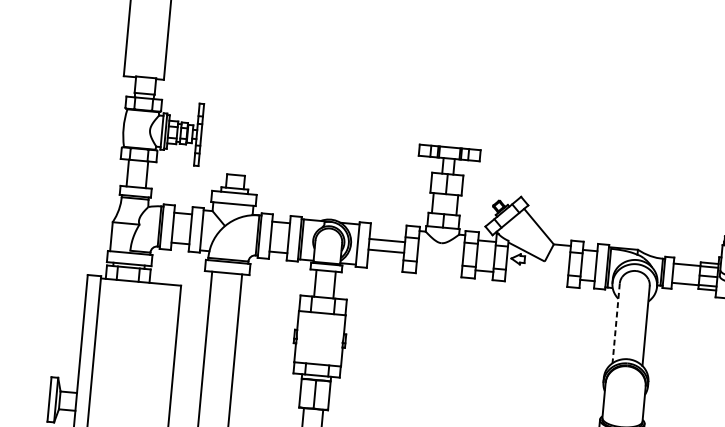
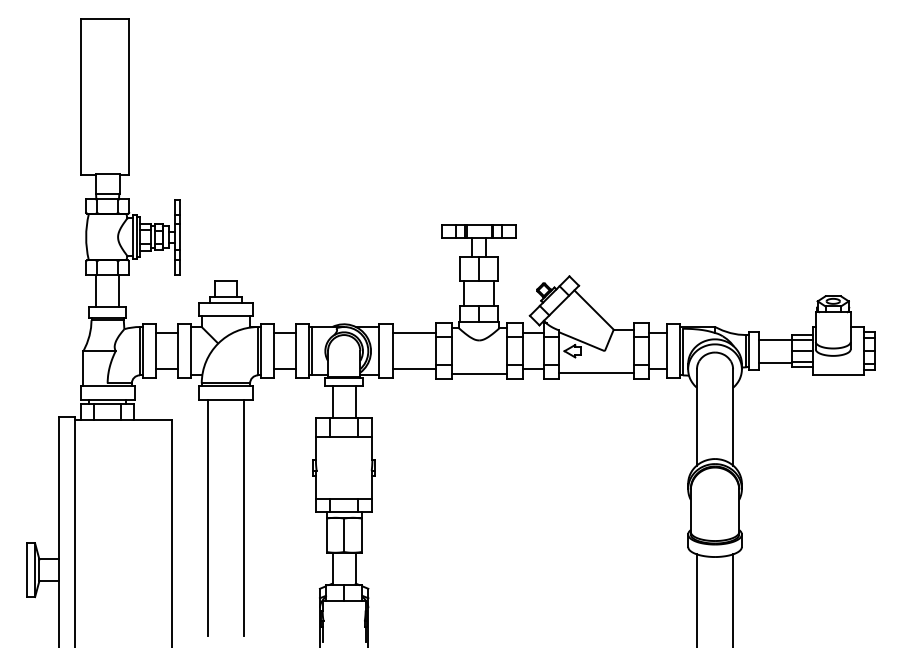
line: (386, 240) -> (413, 369), moved
line: (385, 251) -> (413, 333), moved
line: (438, 271) -> (478, 374), added
line: (536, 278) -> (596, 372), added
line: (615, 323) -> (696, 417), dashed -> solid

